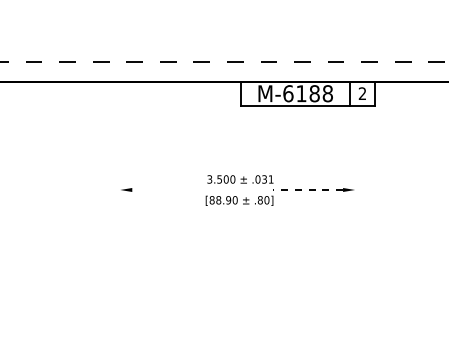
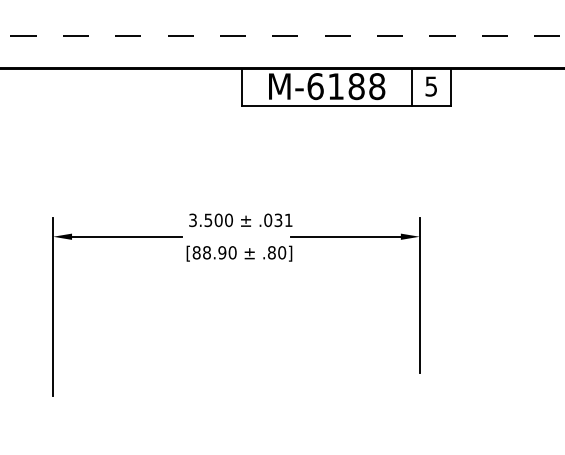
text: (362, 93) -> (431, 86), 2 -> 5
line: (167, 190) -> (126, 237), added
line: (307, 190) -> (345, 237), dashed -> solid
line: (355, 227) -> (420, 295), added
line: (120, 234) -> (53, 306), added

